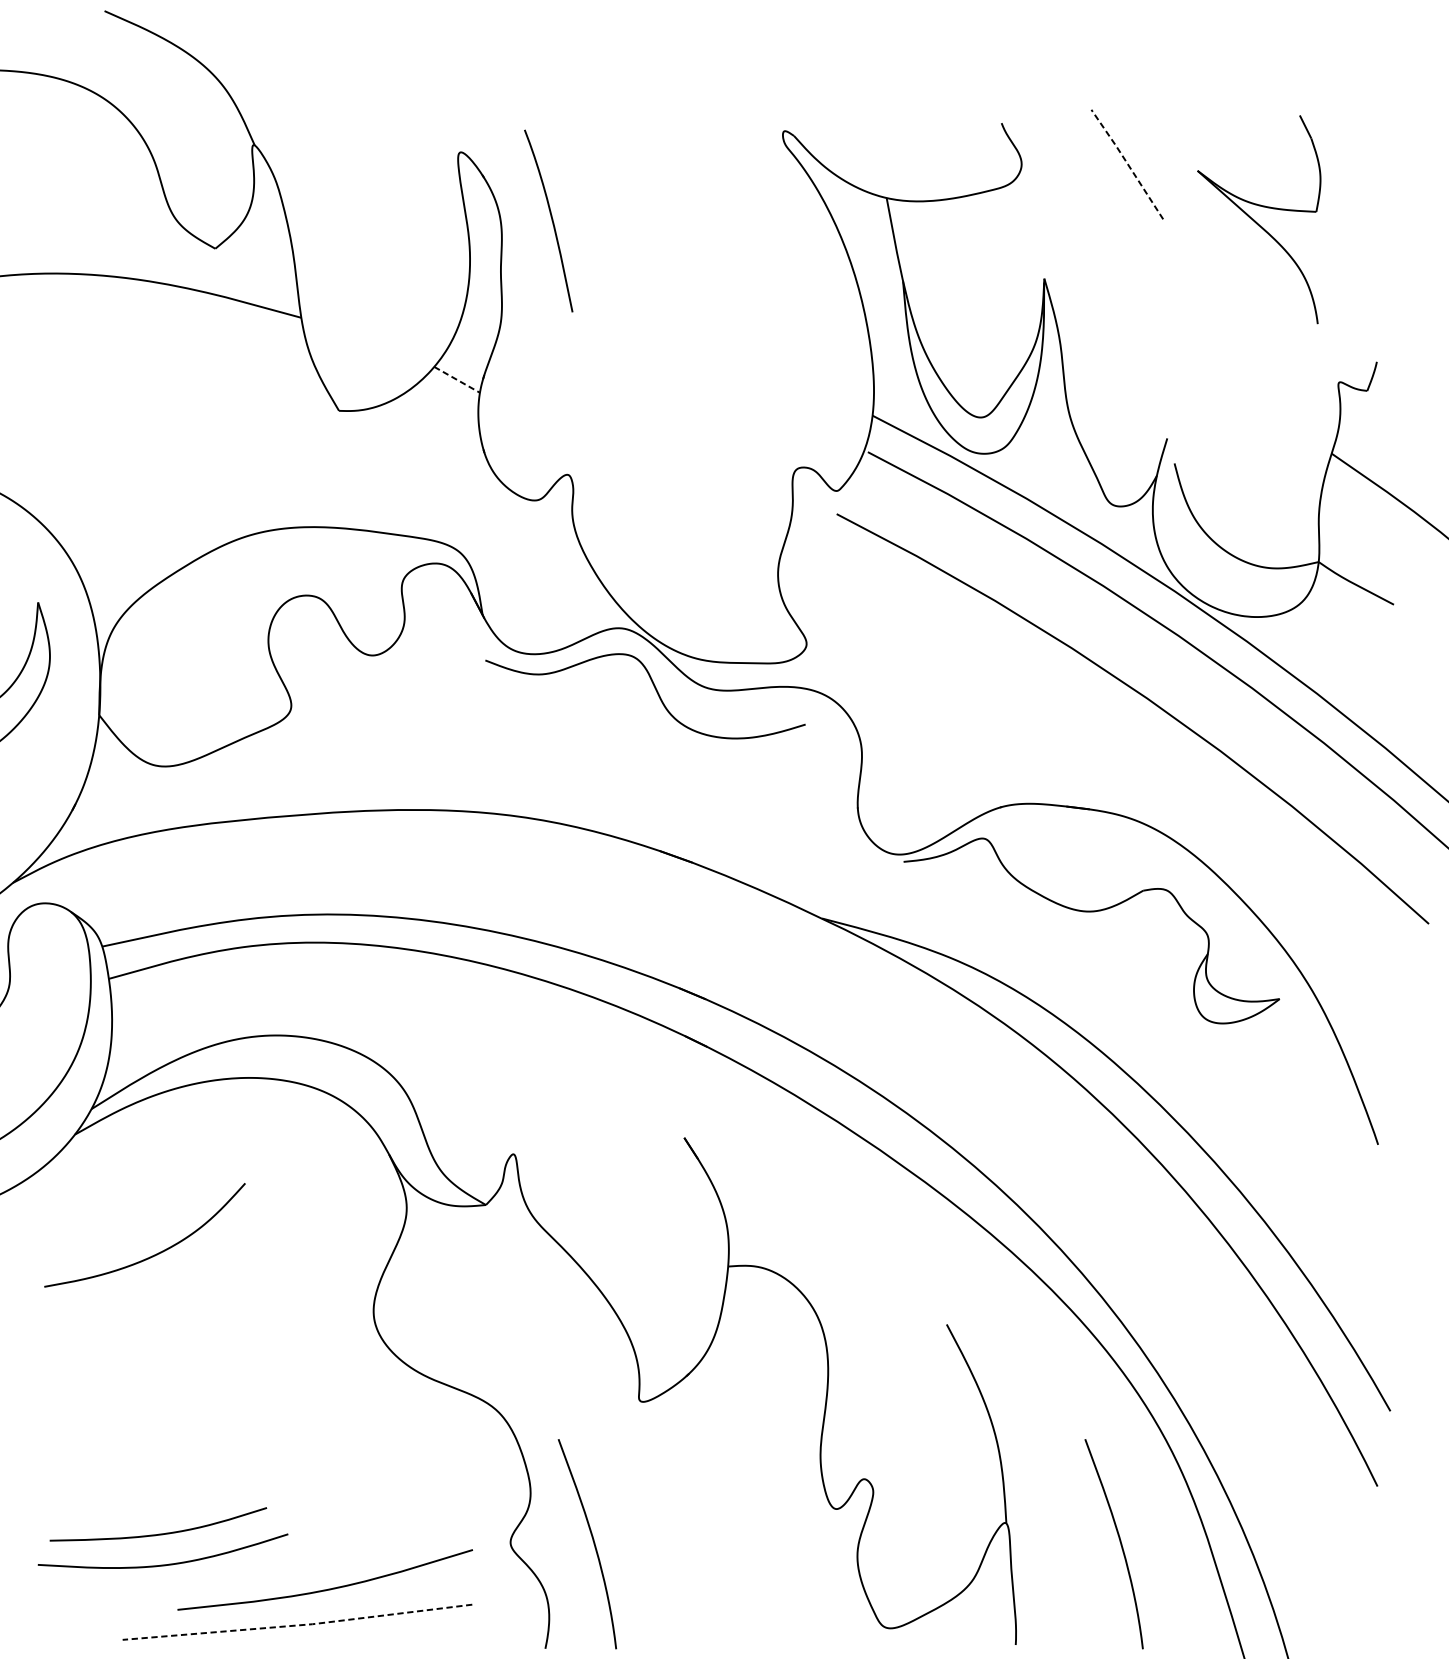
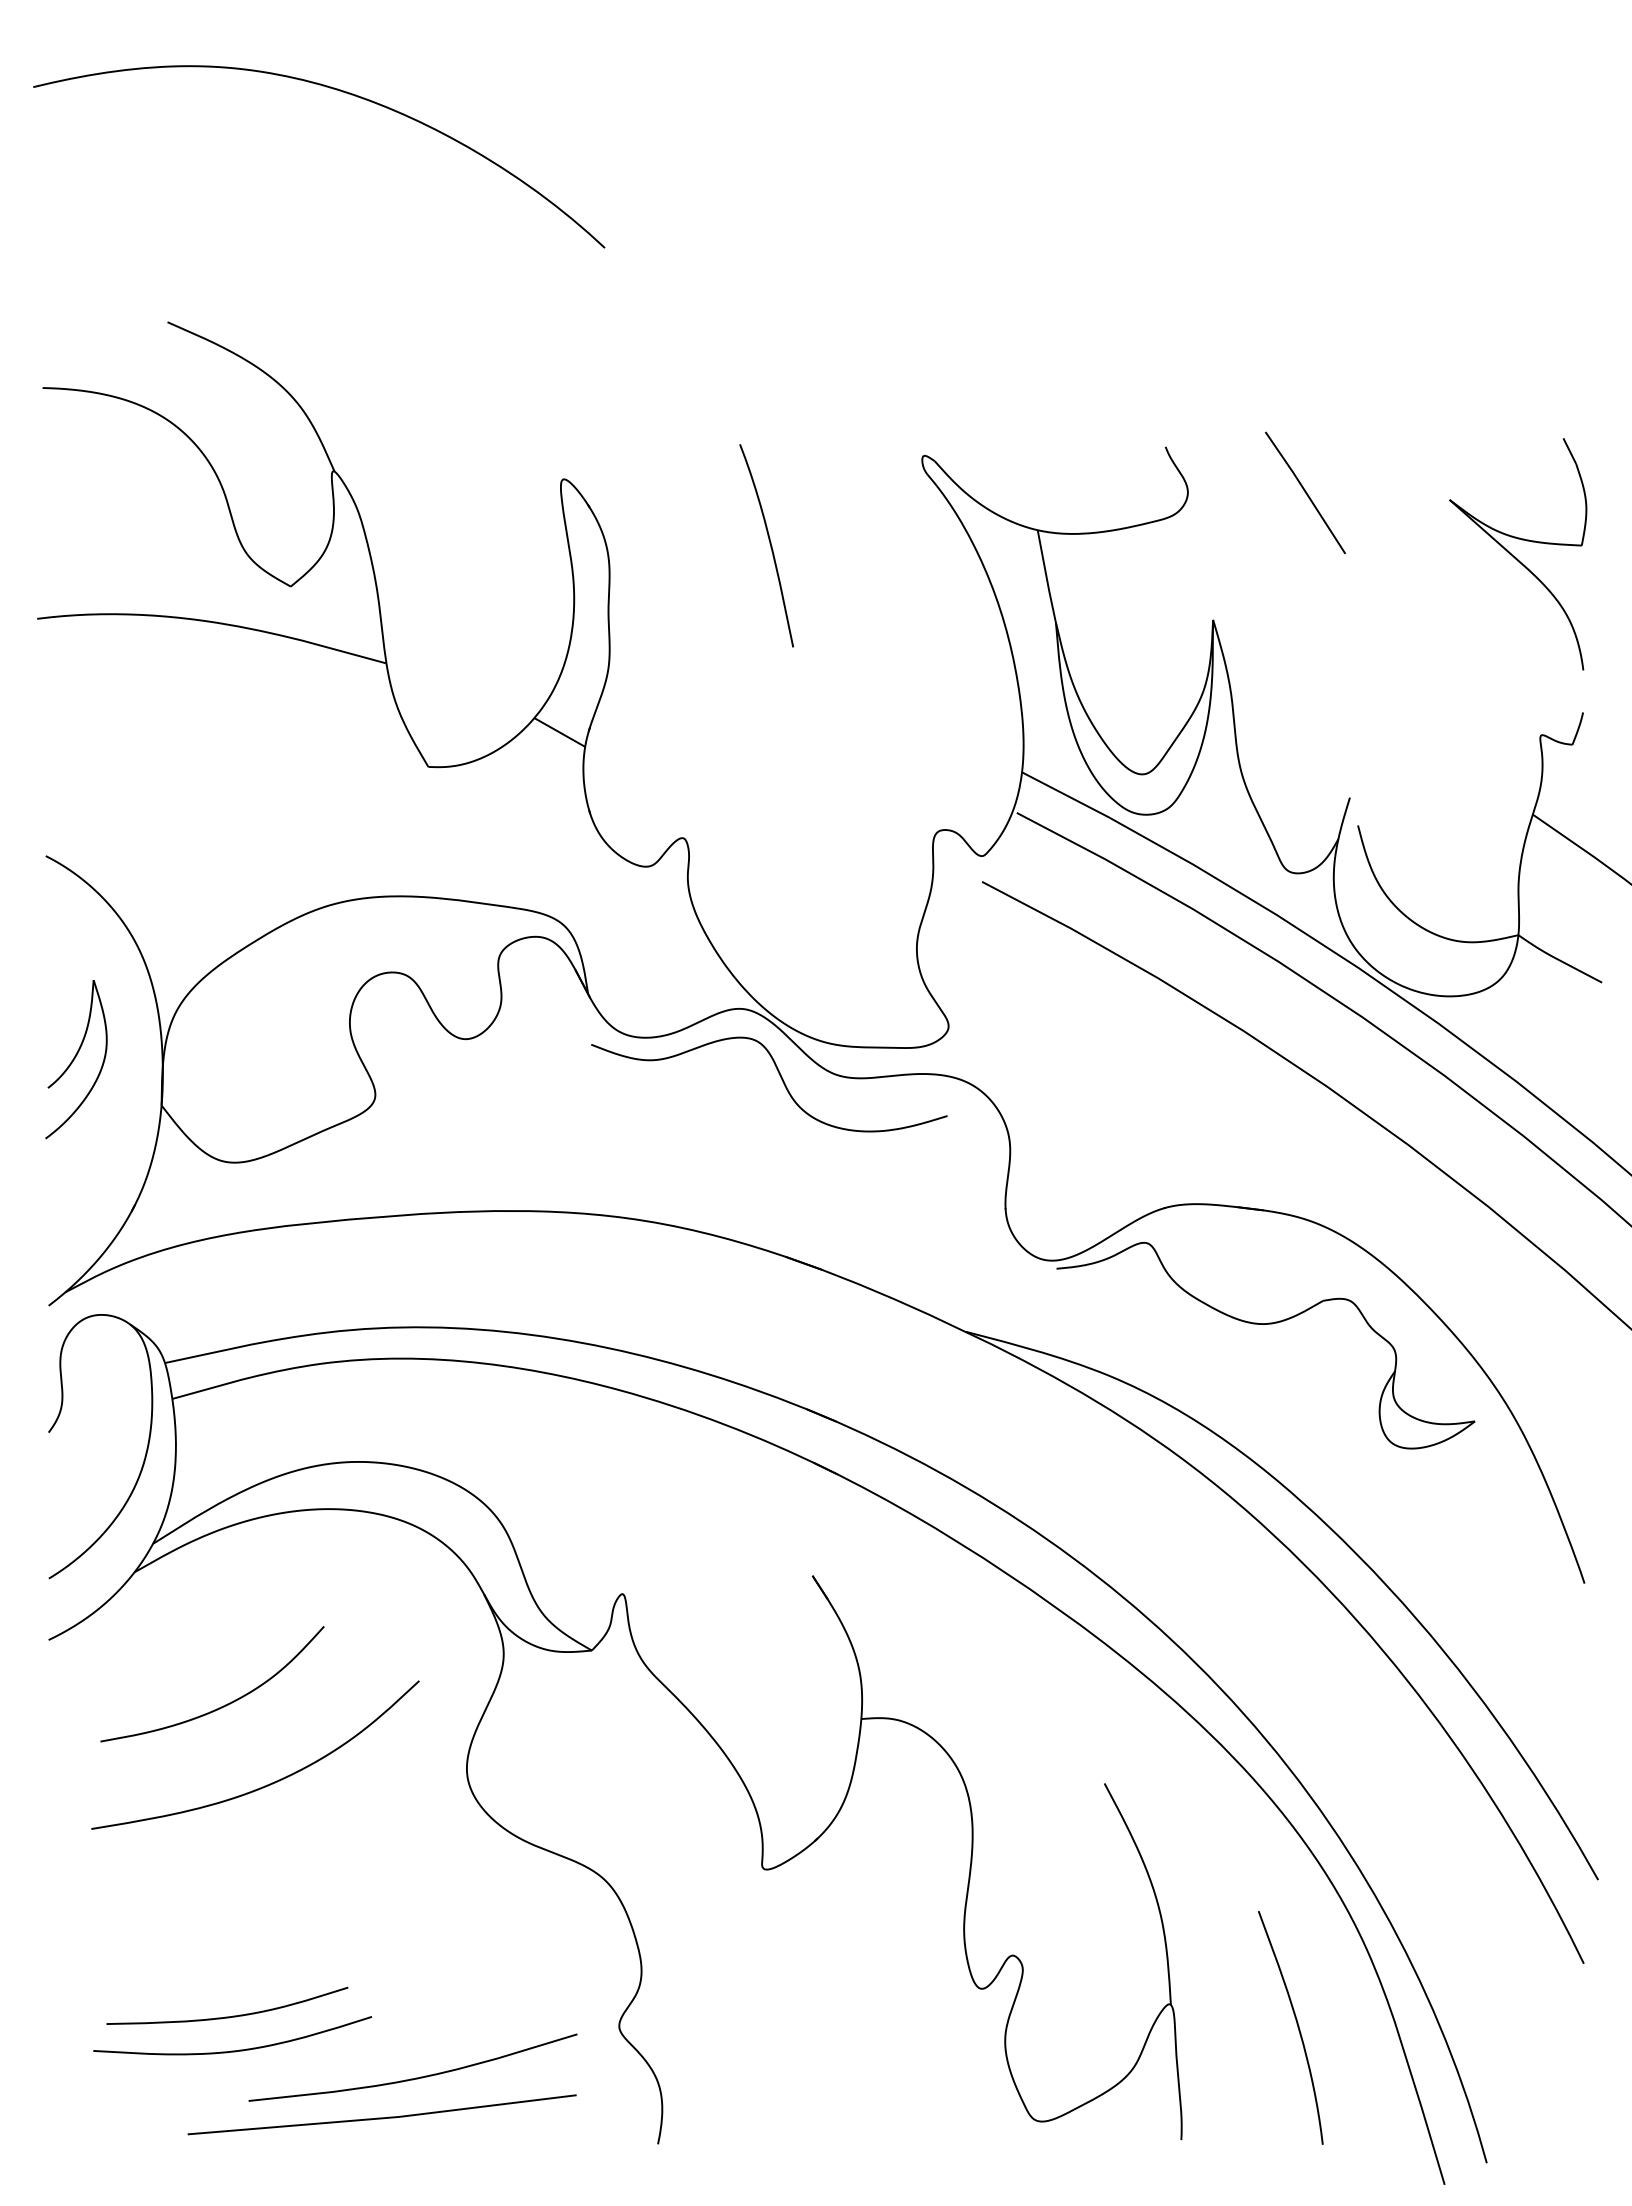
line: (1127, 164) -> (1305, 492), dashed -> solid
curve: (551, 218) -> (769, 543), moved
part: (1259, 219) -> (1518, 554), moved
line: (457, 379) -> (560, 732), dashed -> solid
curve: (196, 1324) -> (269, 1783), added
curve: (592, 1541) -> (710, 2024), removed
line: (297, 1625) -> (382, 2118), dashed -> solid

